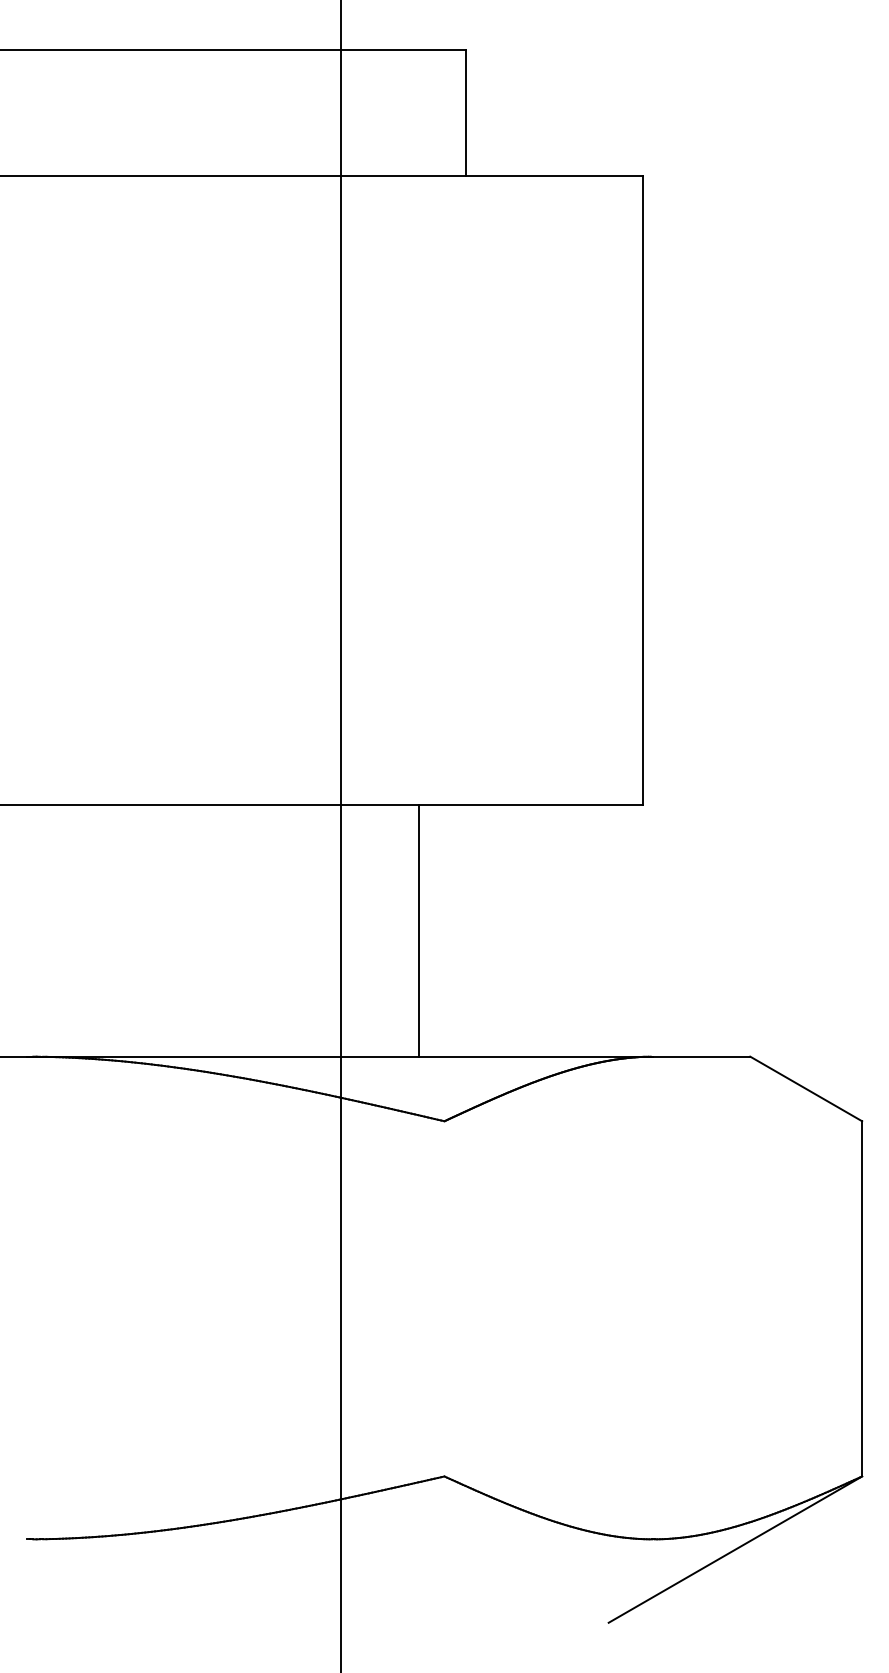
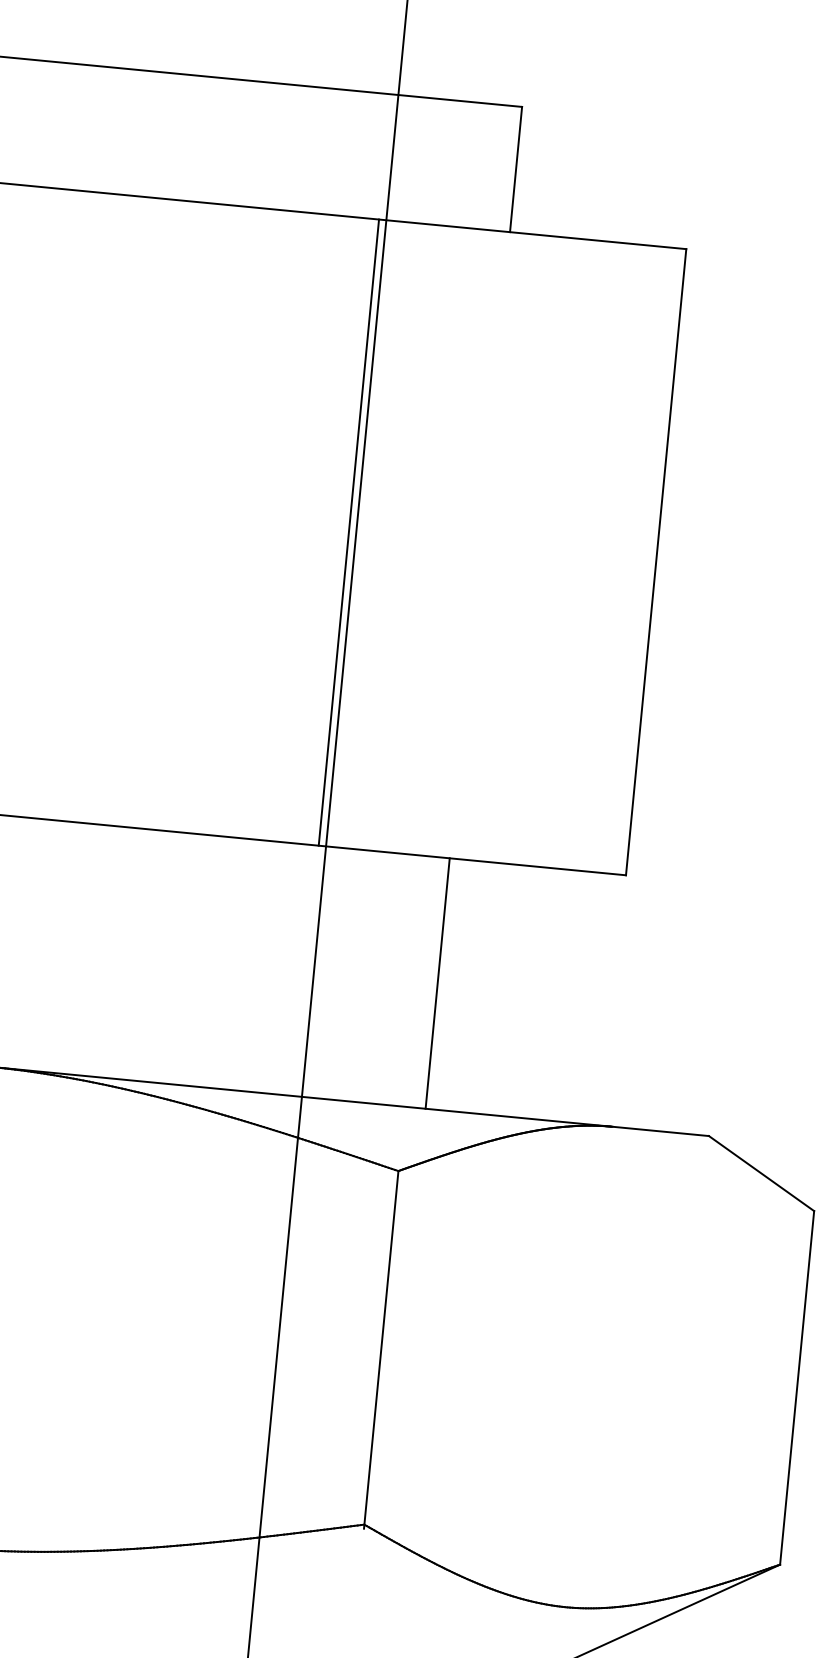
line: (334, 490) -> (349, 532), added
line: (418, 930) -> (437, 983), moved
line: (444, 1300) -> (381, 1349), added

